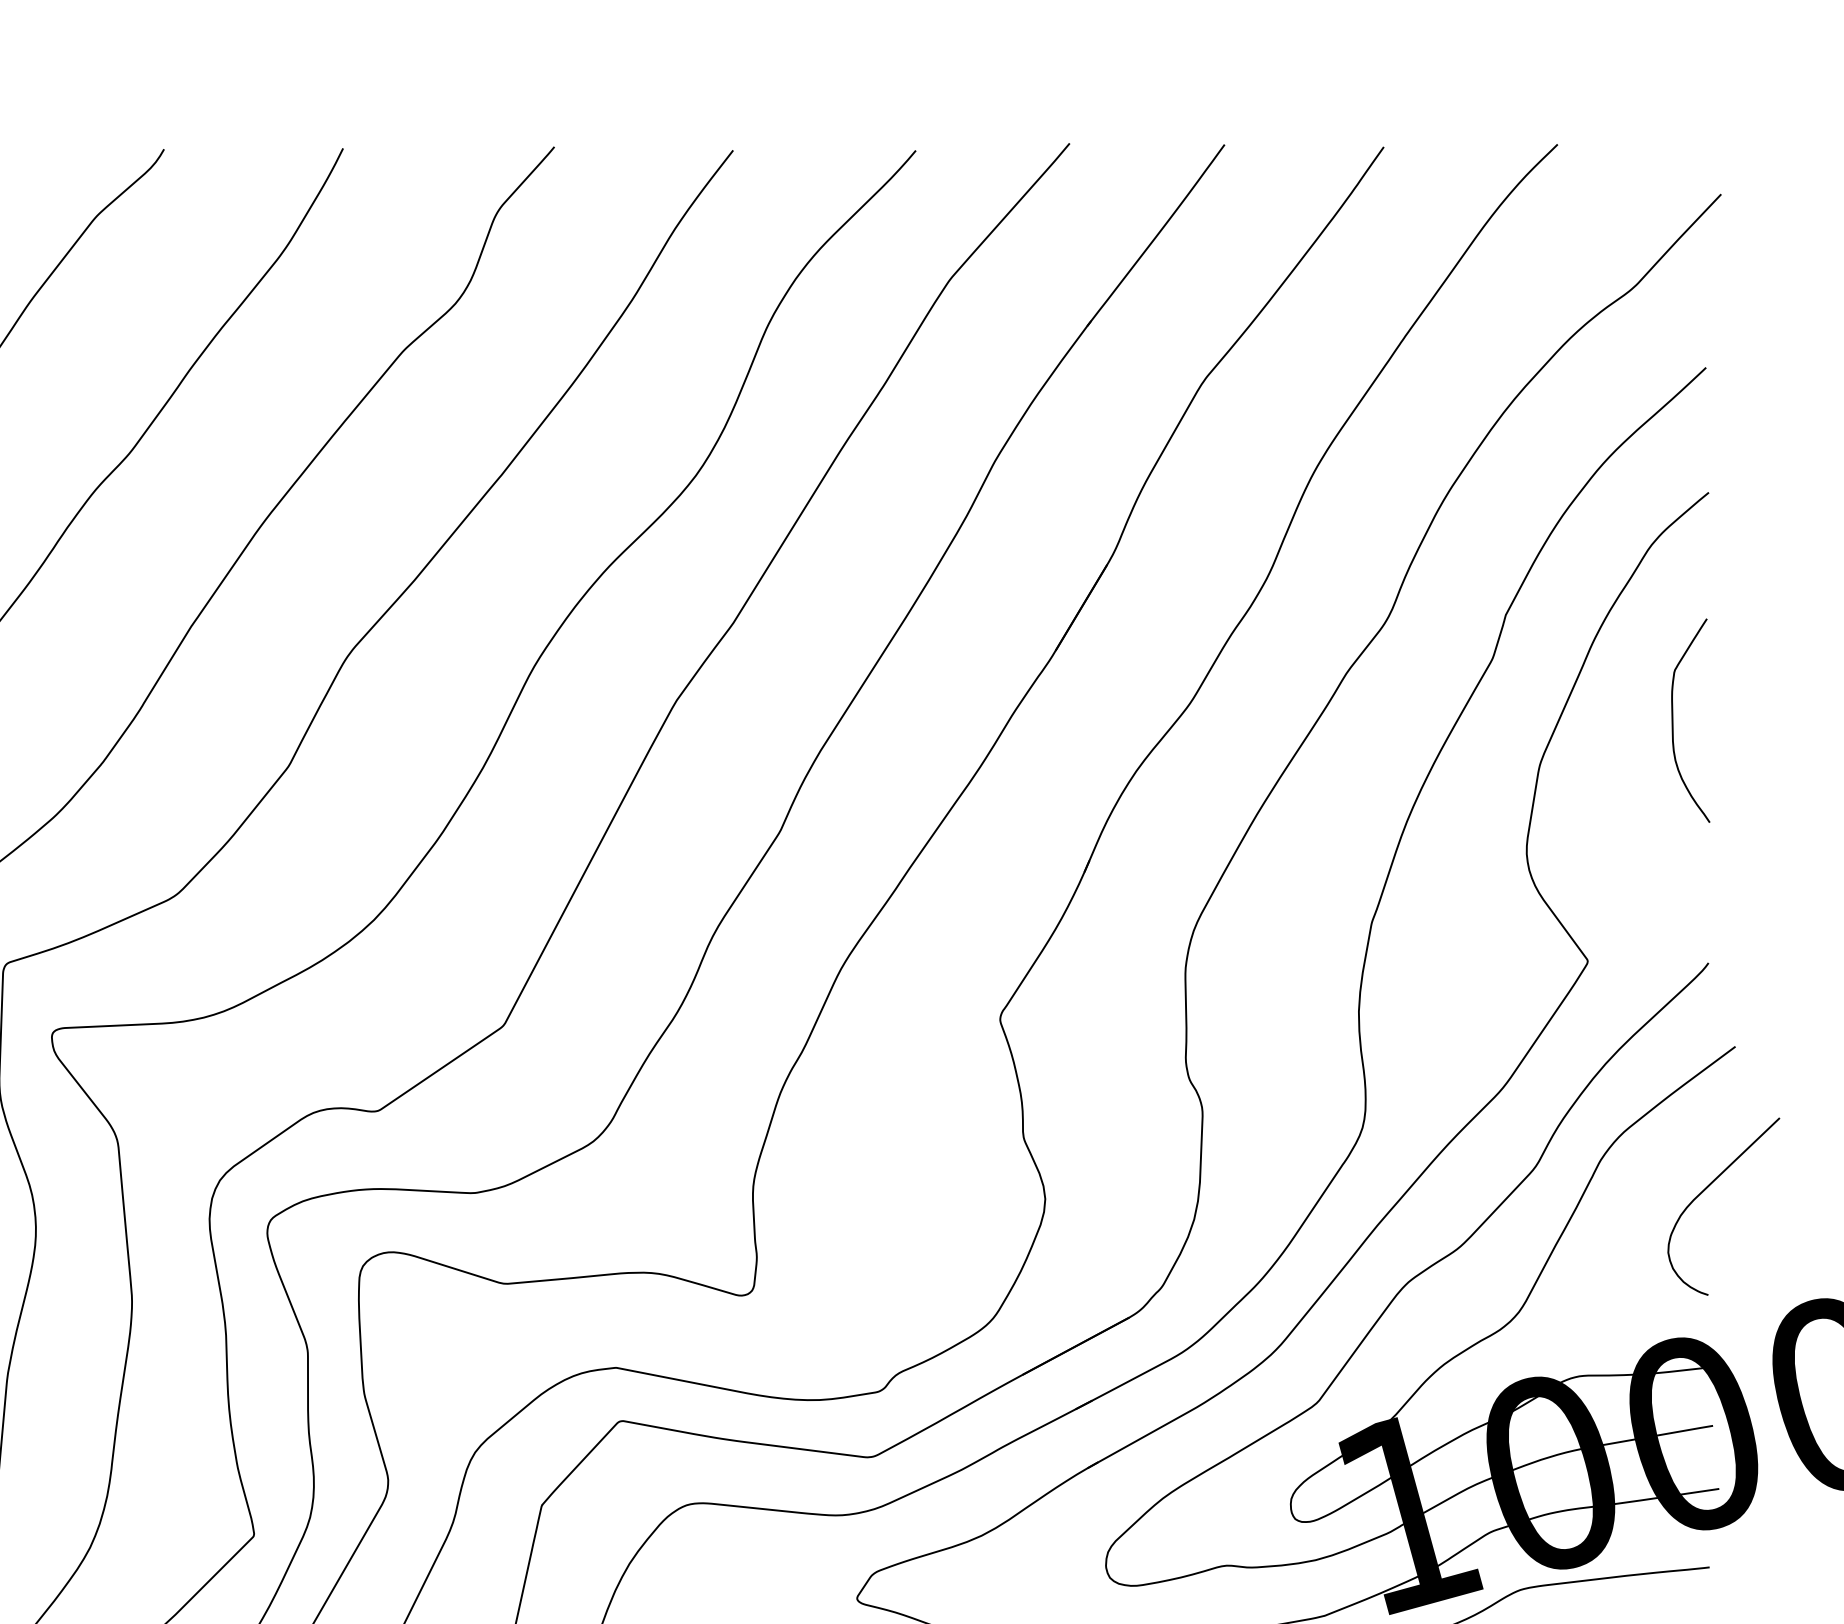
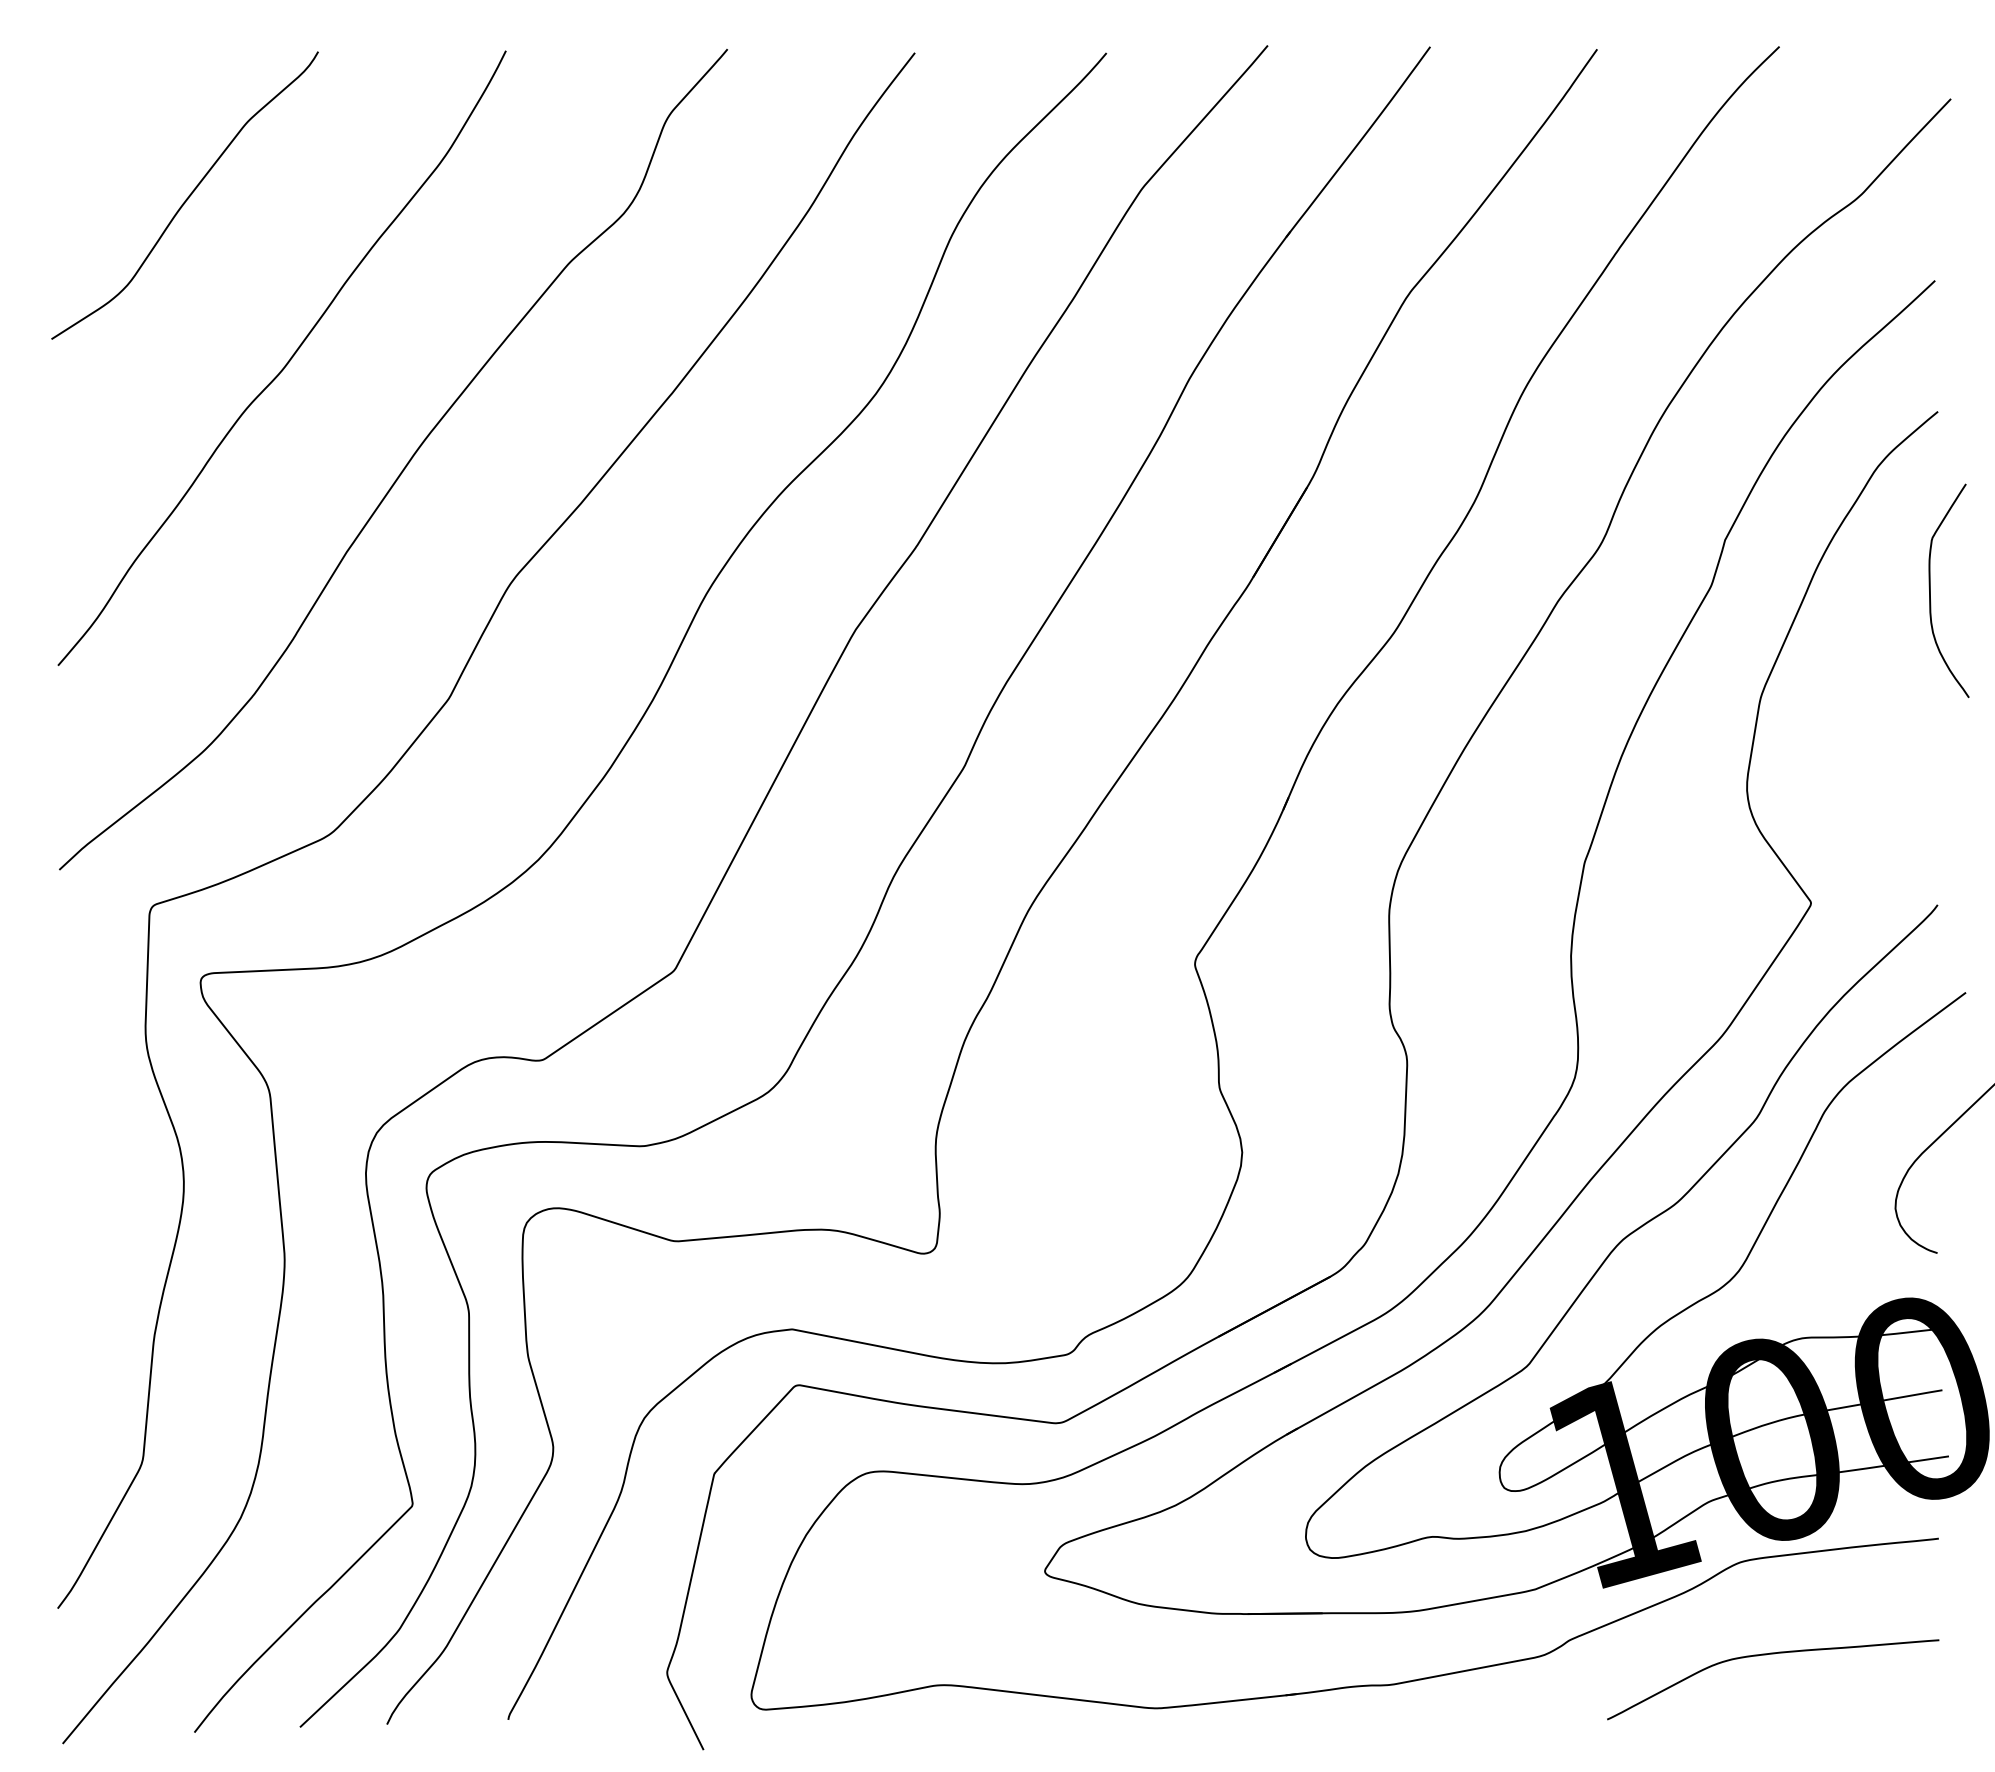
curve: (1673, 720) -> (1930, 590), moved

